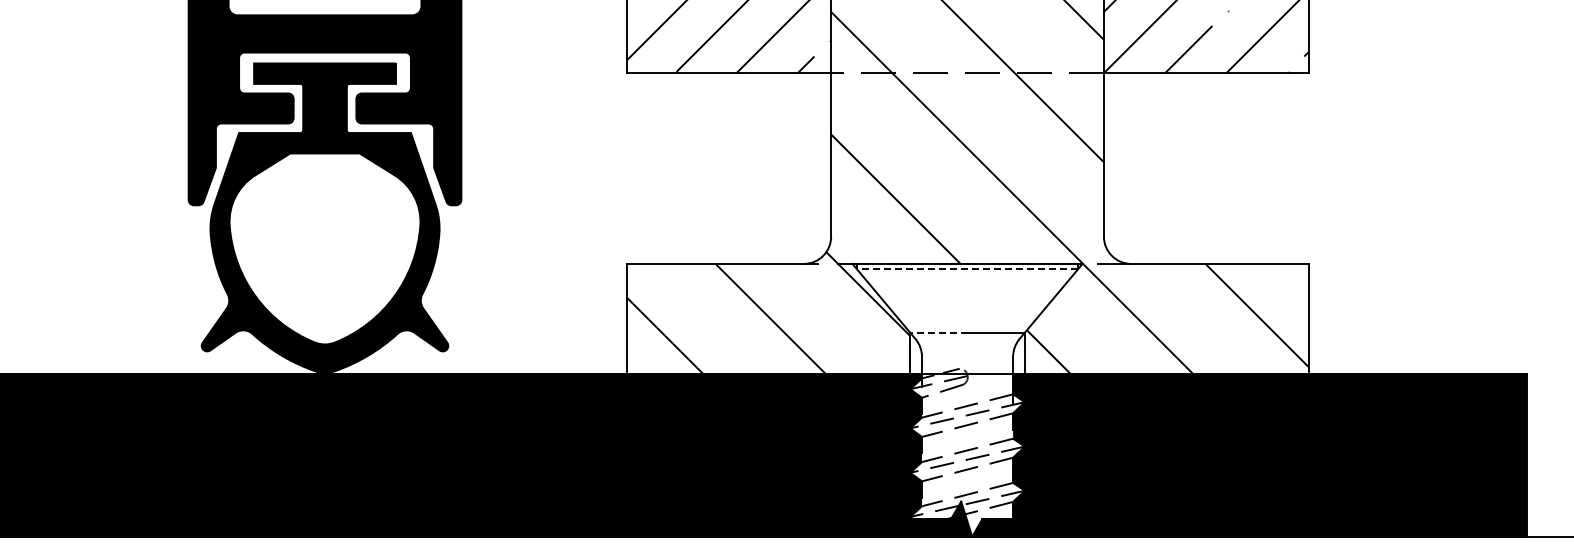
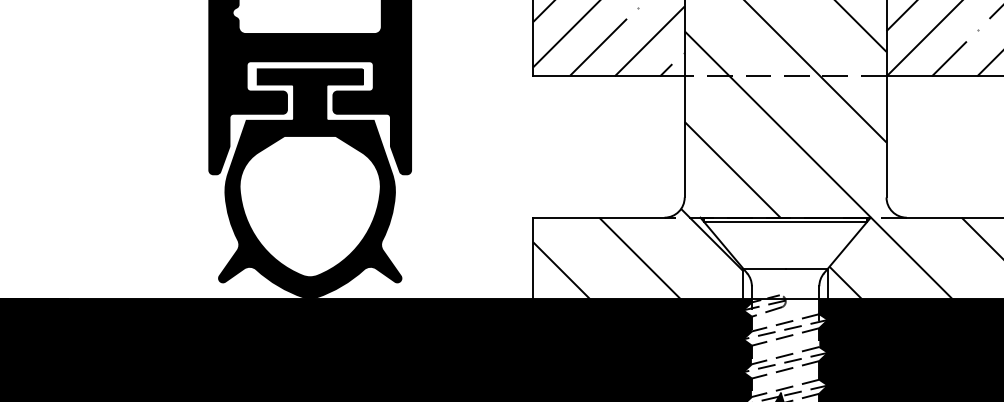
line: (967, 269) -> (785, 221), dashed -> solid
line: (938, 333) -> (764, 269), dashed -> solid

